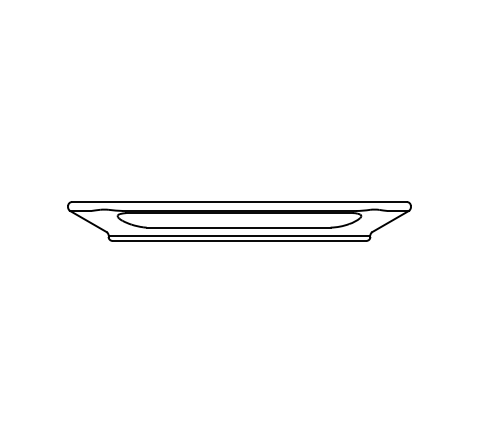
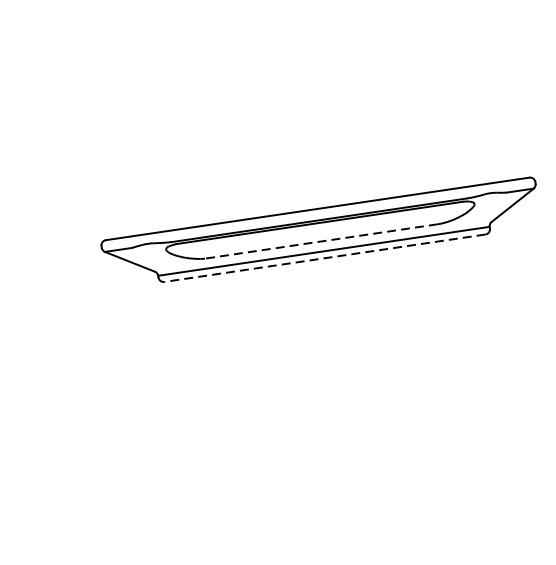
line: (238, 227) -> (321, 241), solid -> dashed
line: (239, 240) -> (324, 257), solid -> dashed

